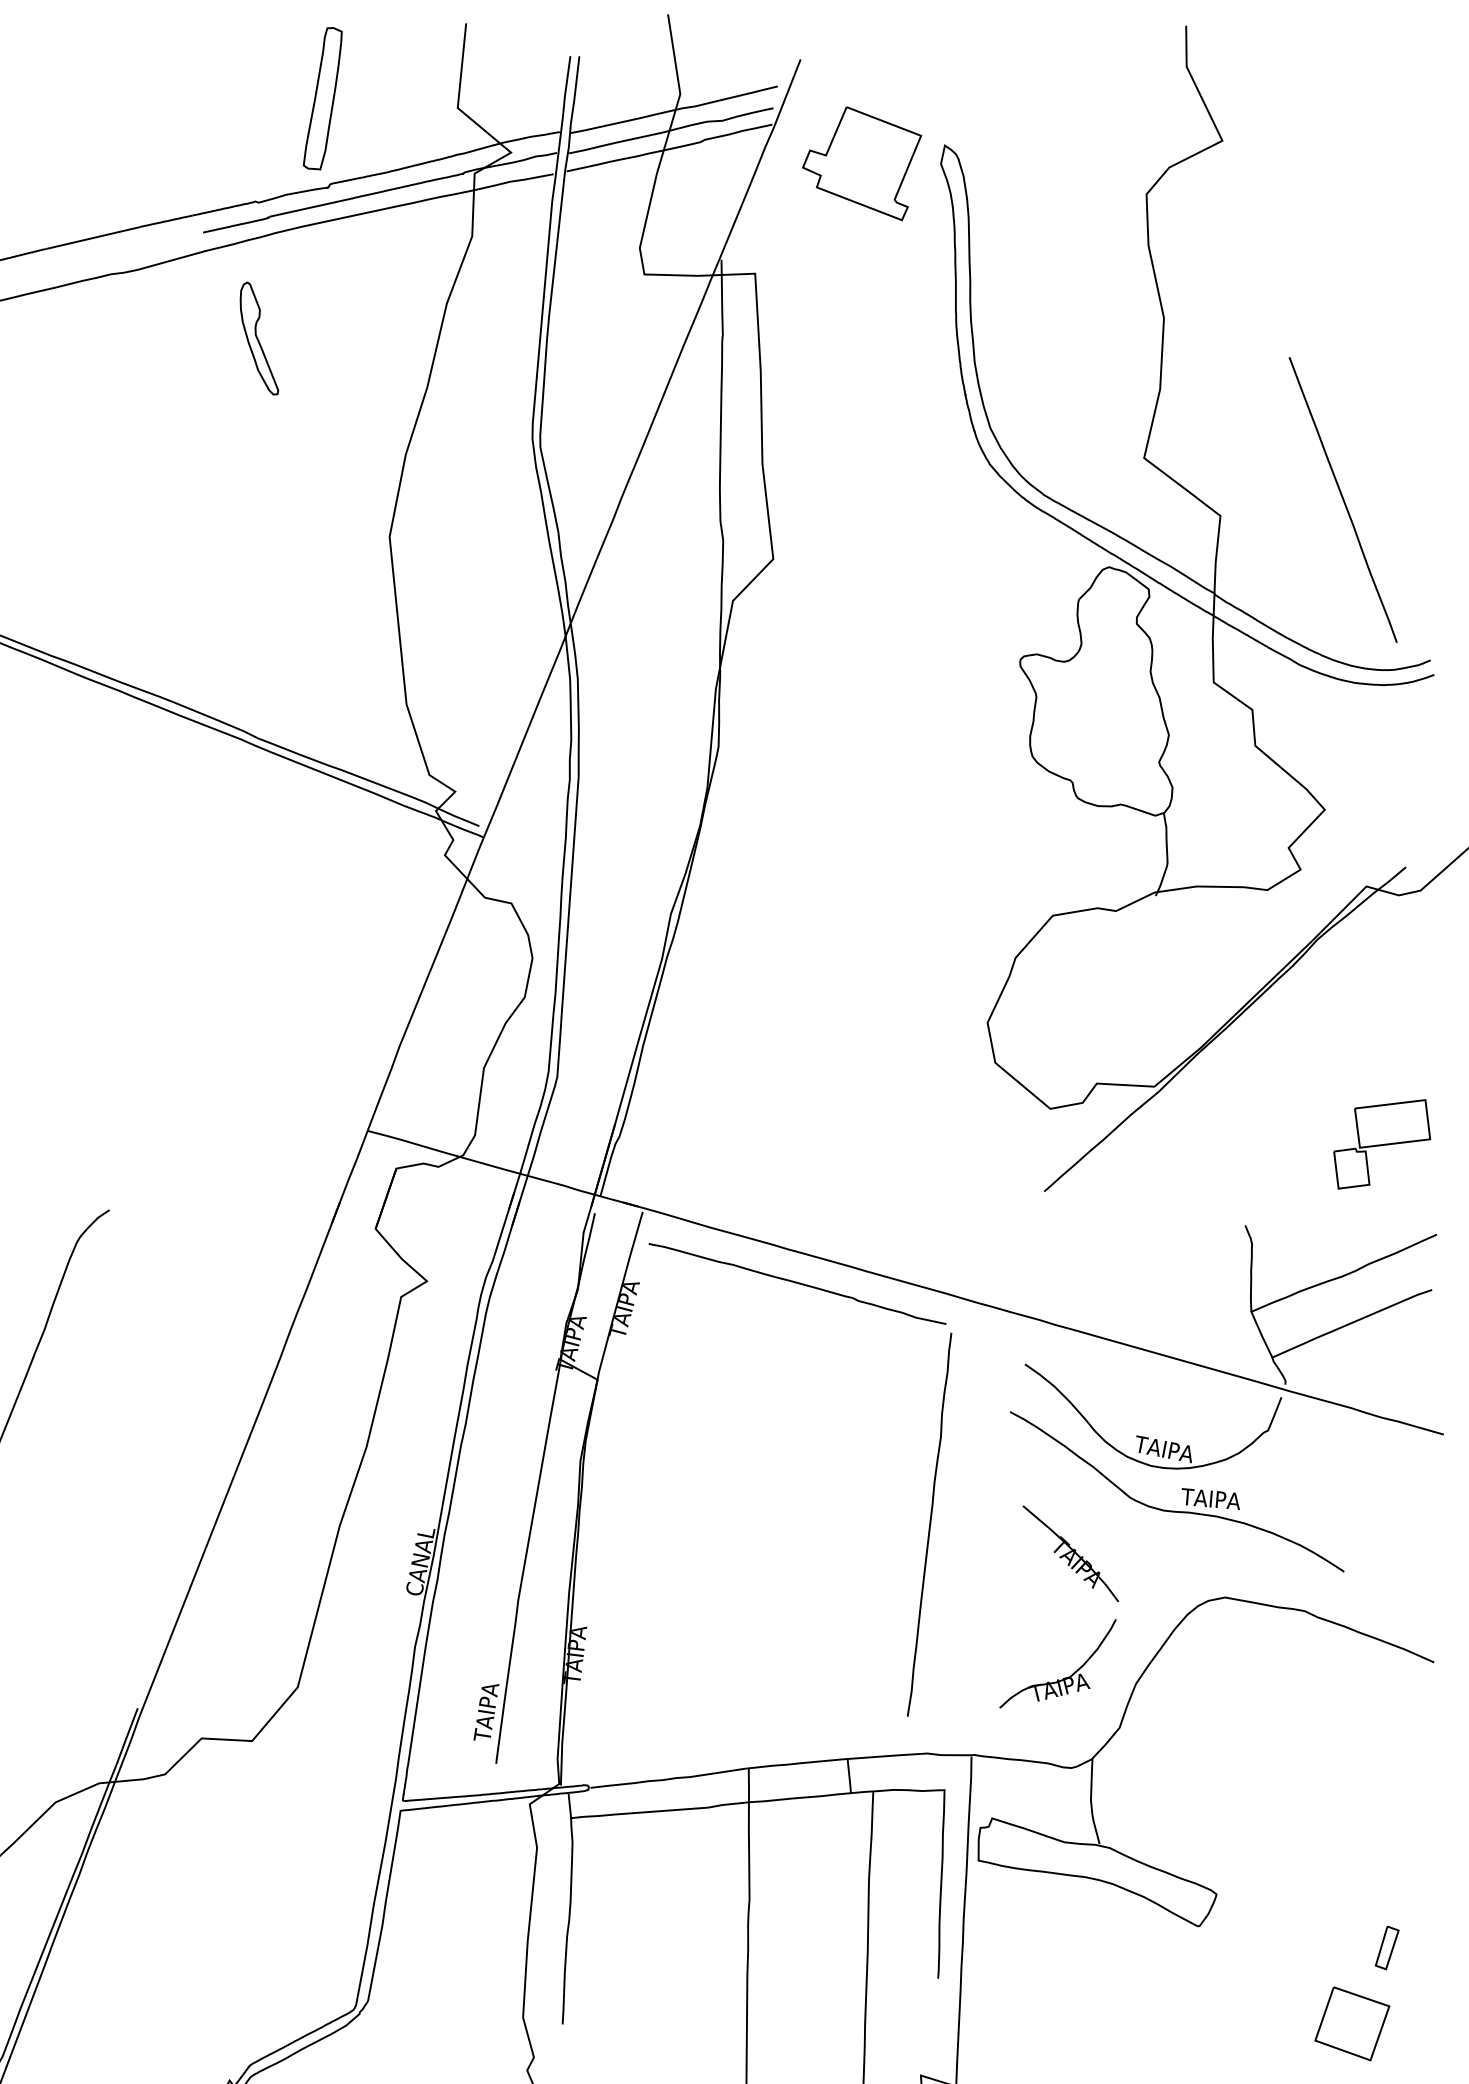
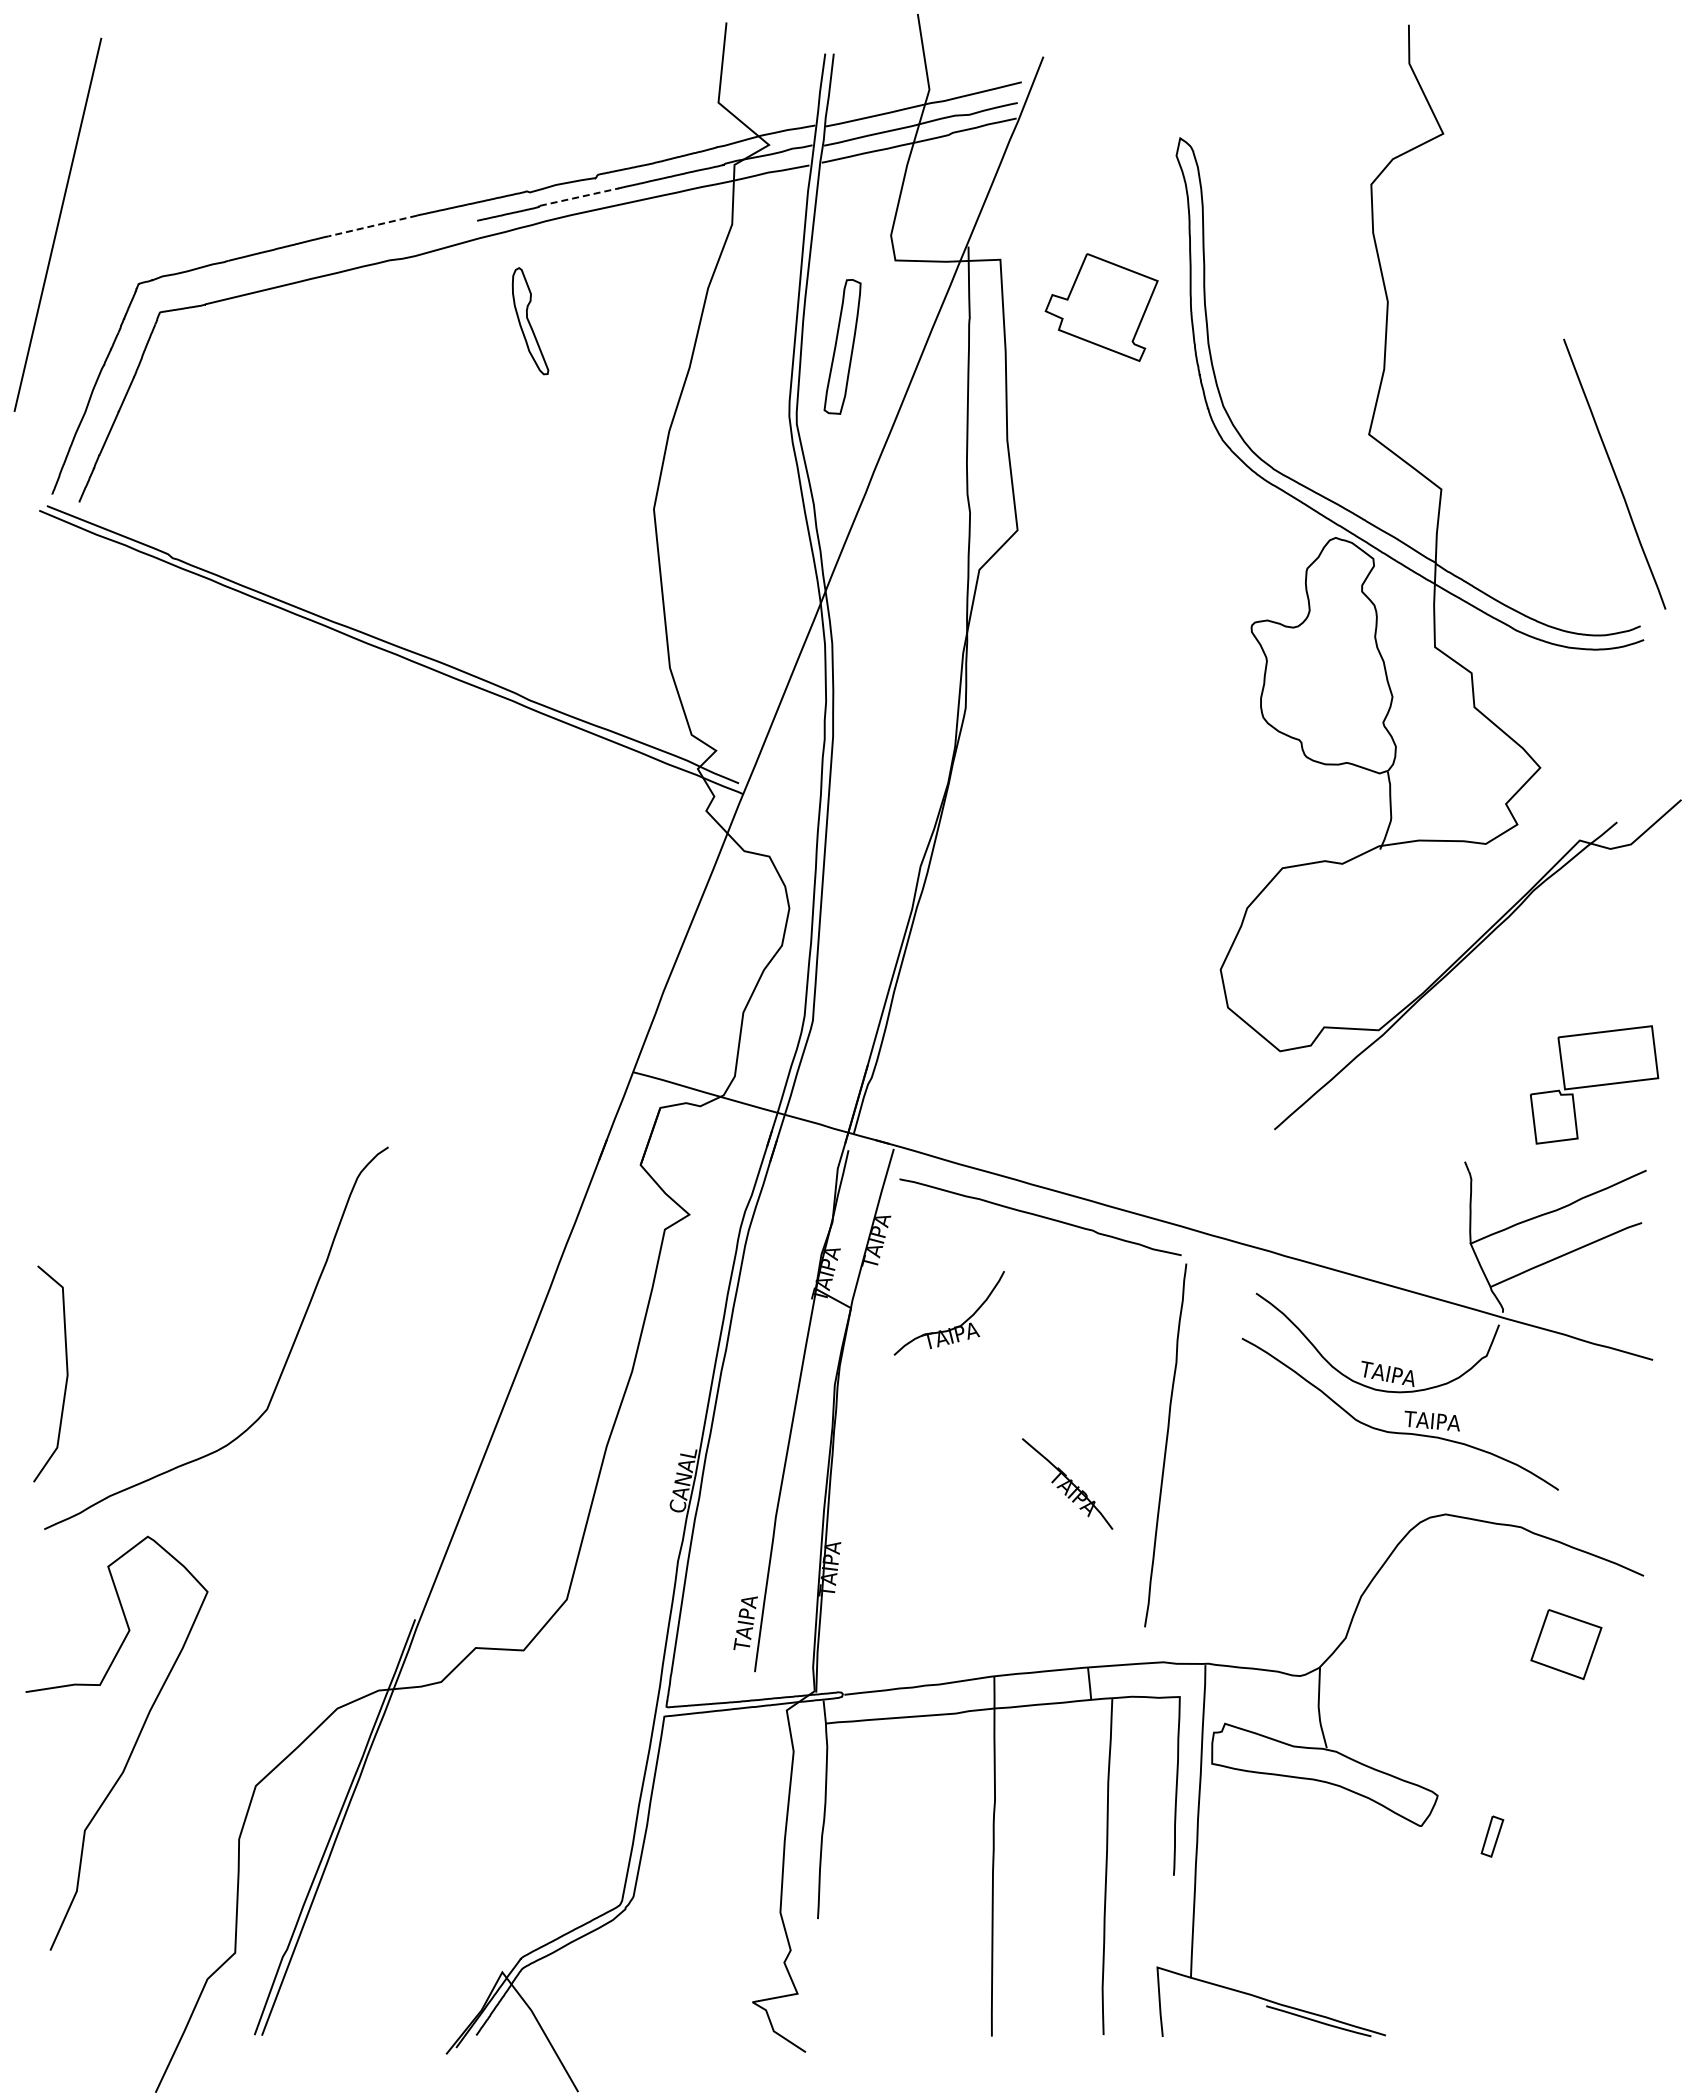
part: (322, 98) -> (842, 346), moved
part: (861, 163) -> (1101, 307), moved
line: (311, 208) -> (579, 197), solid -> dashed
line: (92, 238) -> (372, 226), solid -> dashed
line: (1342, 499) -> (1614, 473), moved
part: (1382, 1143) -> (1594, 1084), size x1.4
part: (1070, 1553) -> (1067, 1483), moved
part: (1063, 1677) -> (954, 1326), moved
part: (1387, 1947) -> (1492, 1836), moved
part: (1352, 2023) -> (1566, 1644), moved

